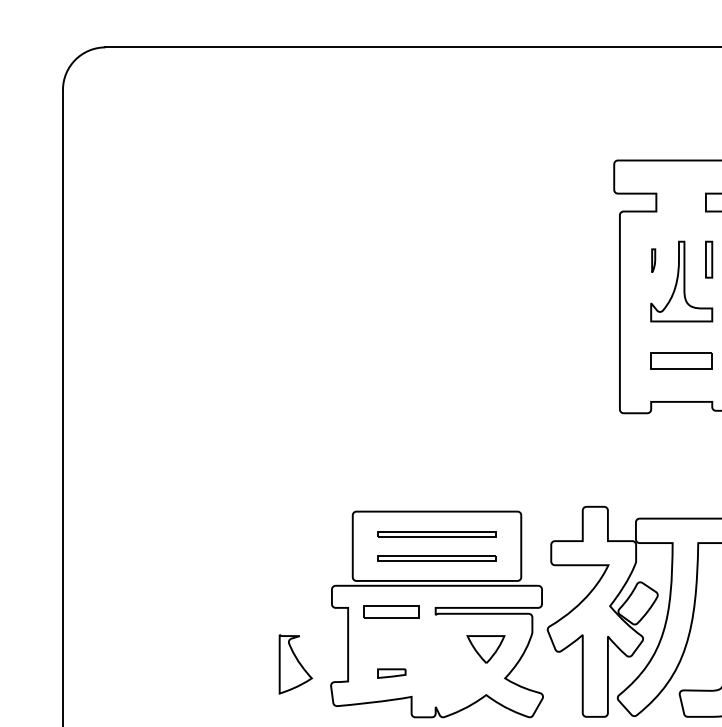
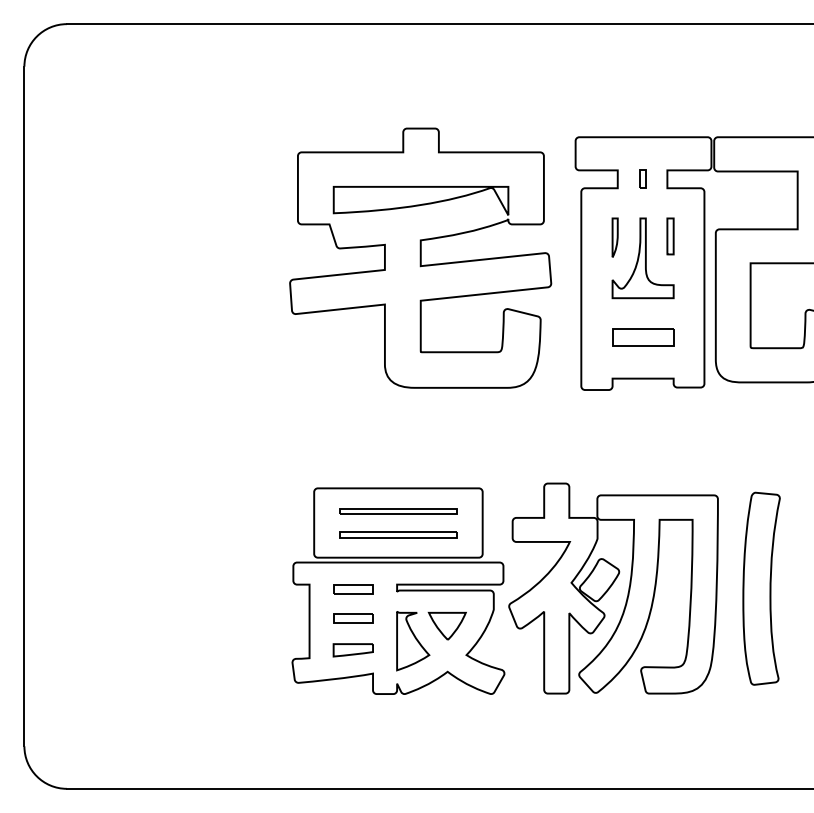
part: (681, 201) -> (642, 178), added
part: (653, 260) -> (614, 237), size x1.67
part: (459, 280) -> (420, 257), added
part: (392, 612) -> (353, 589), size x0.71
part: (392, 641) -> (353, 618), added
part: (296, 664) -> (413, 641), moved
part: (391, 673) -> (352, 650), size x1.43

